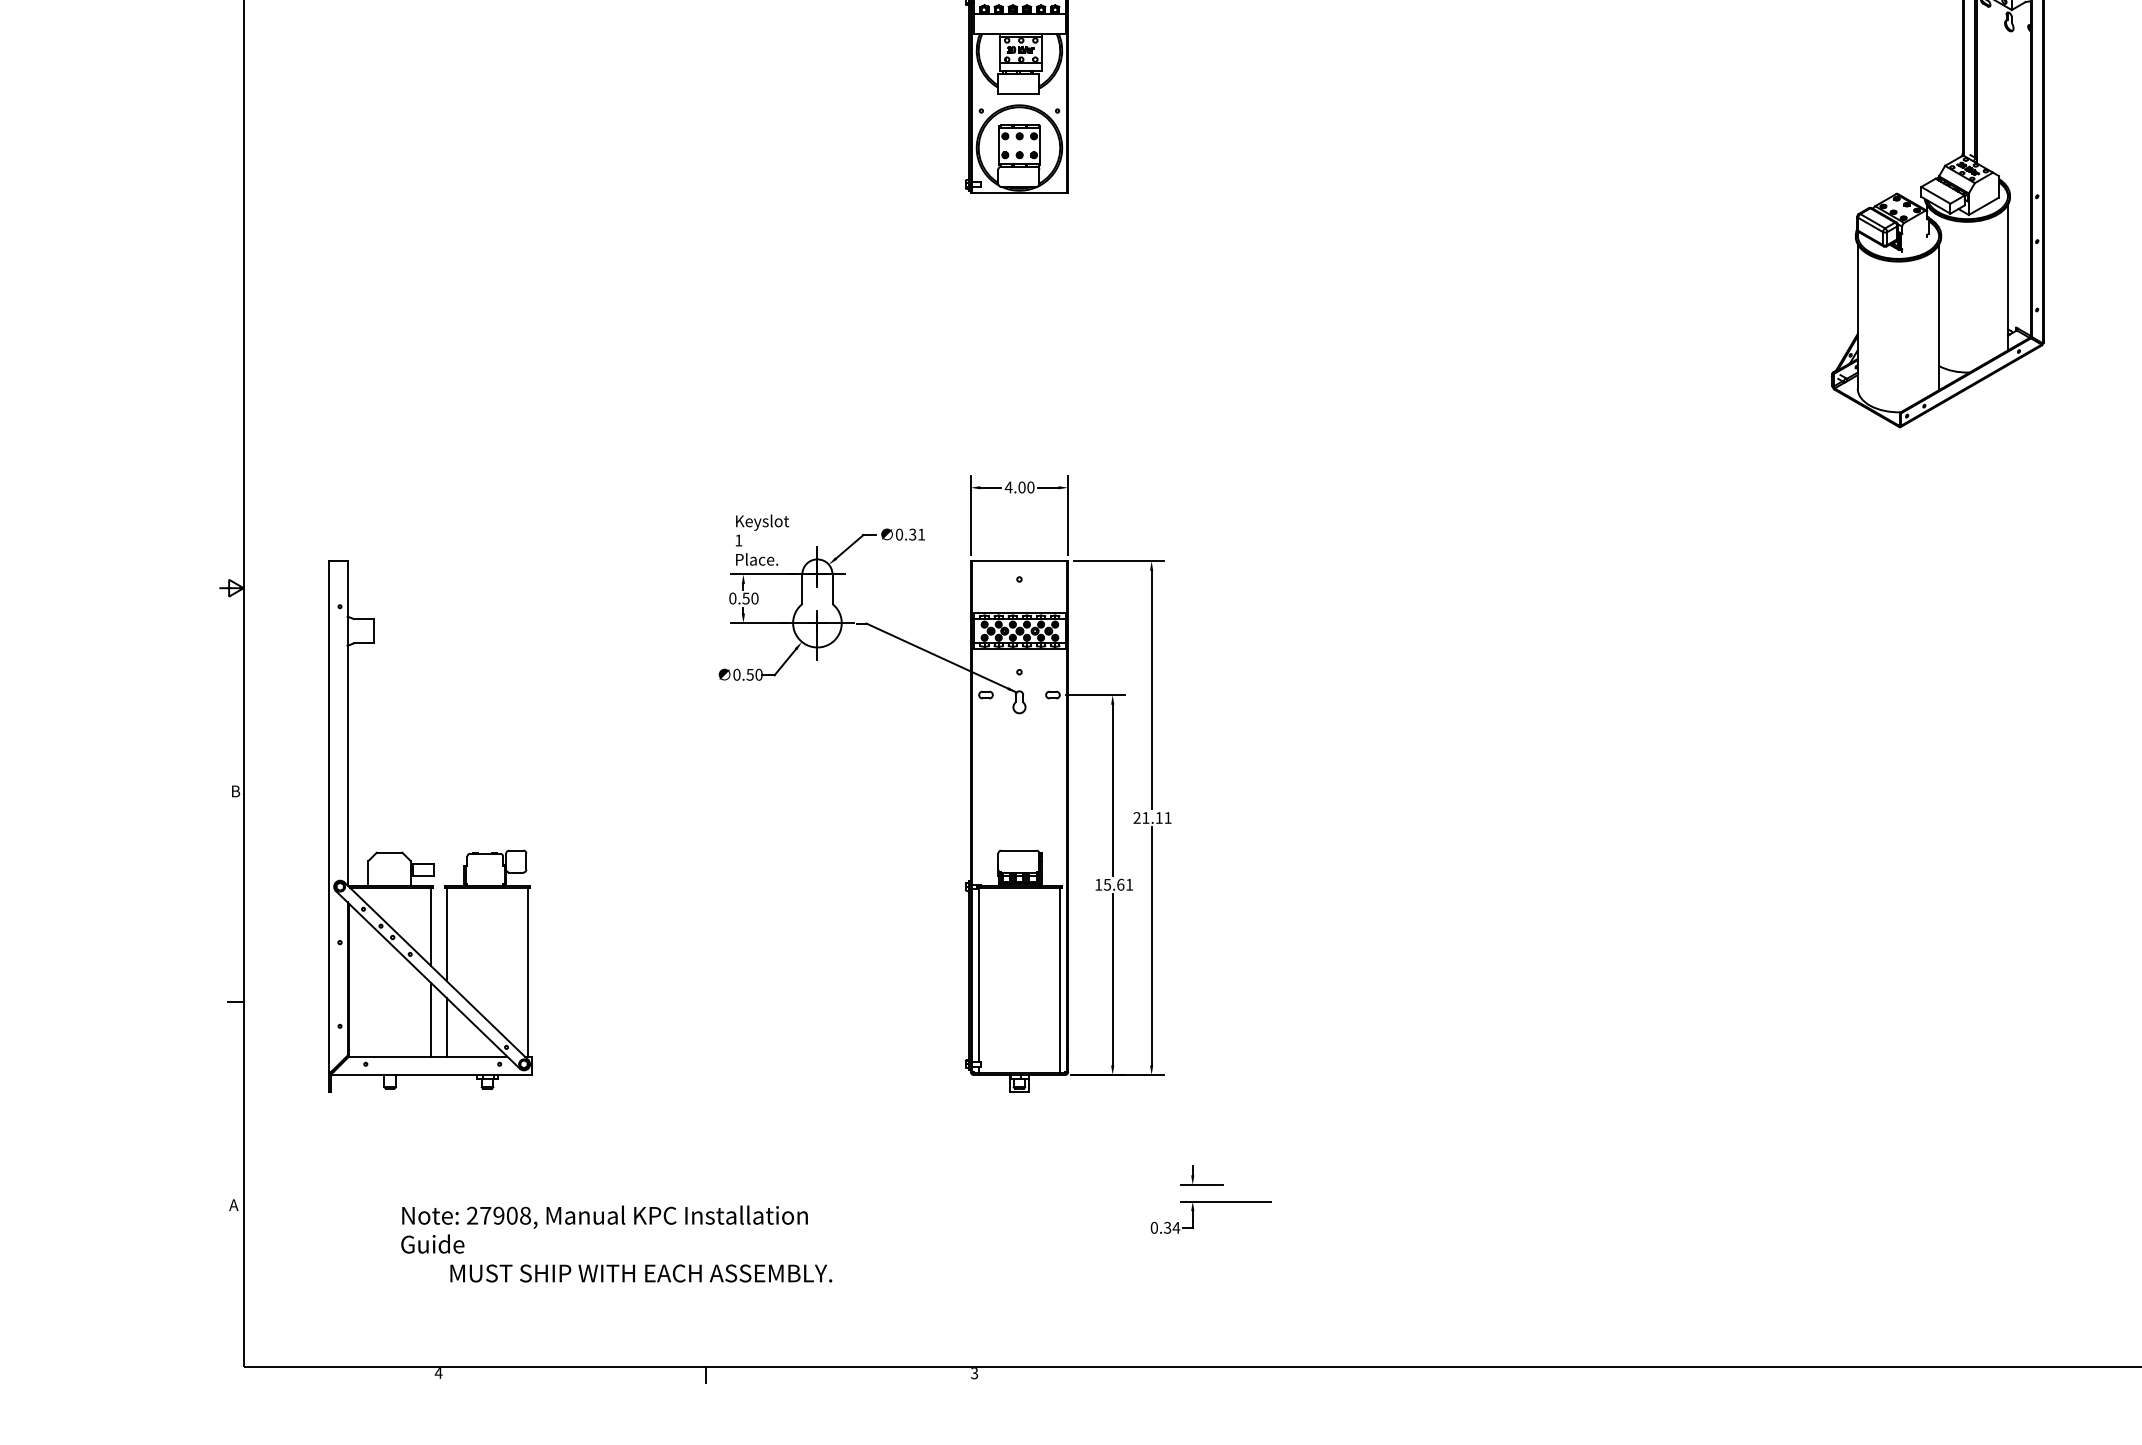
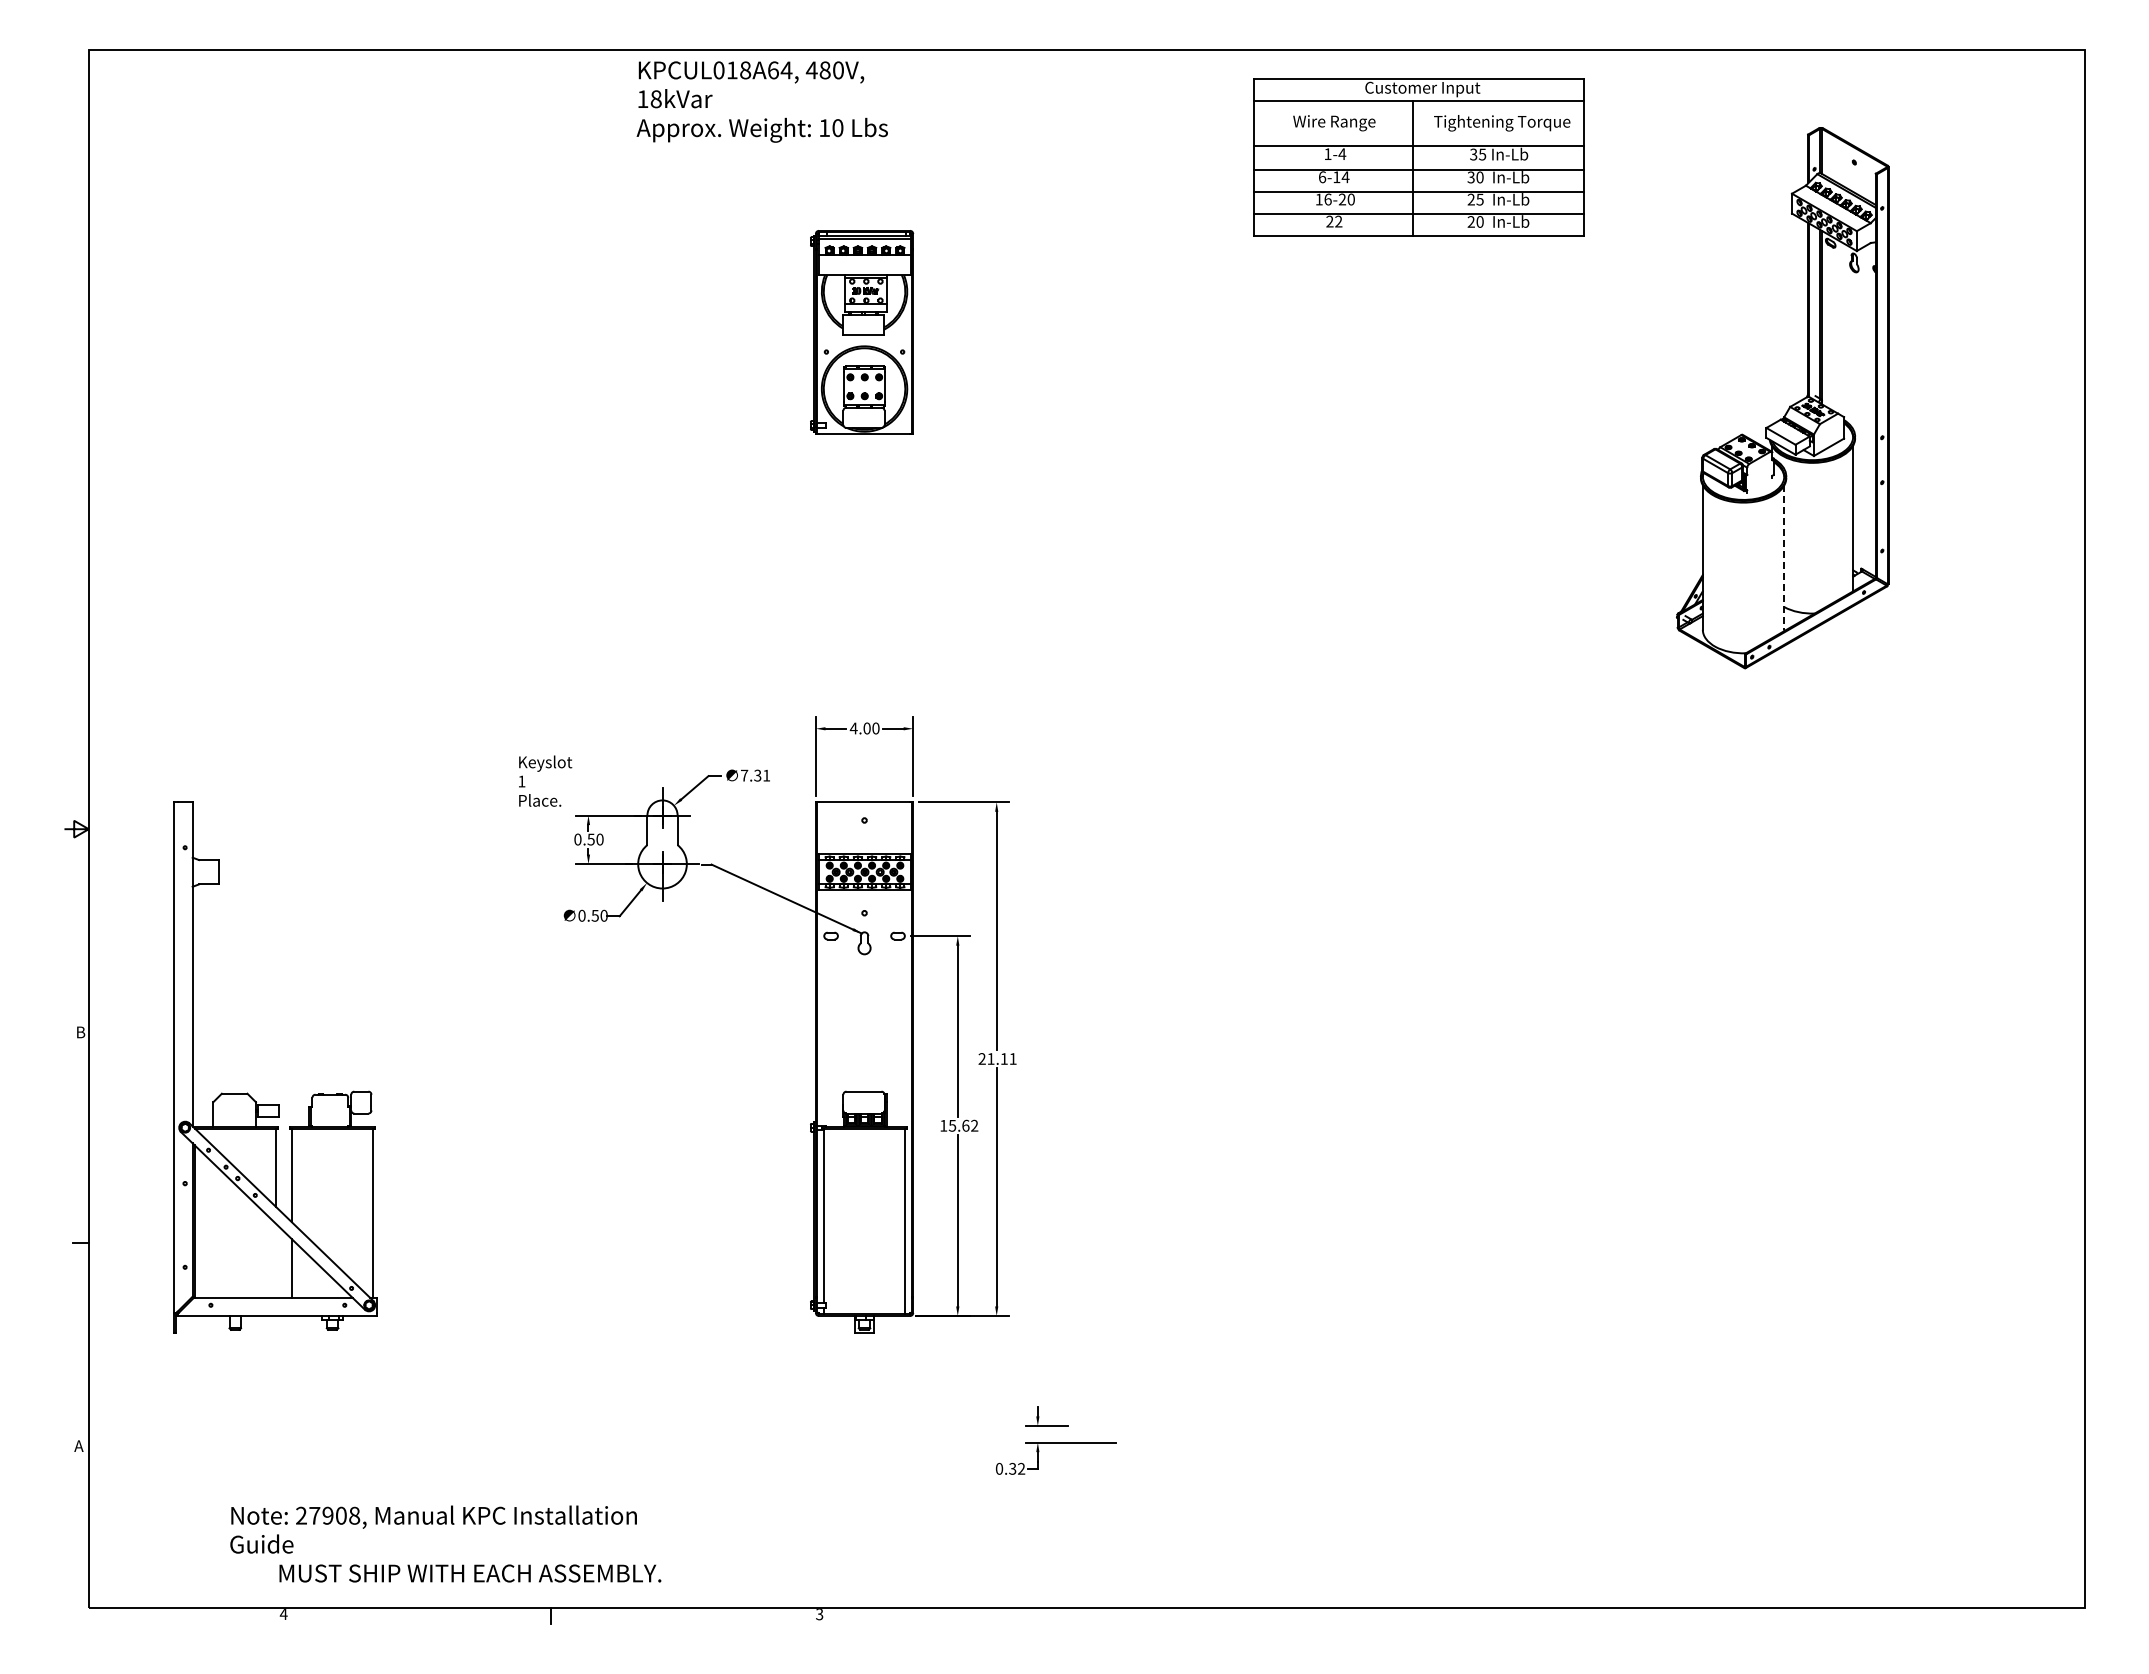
line: (1939, 317) -> (1784, 558), solid -> dashed
text: (899, 534) -> (744, 775), 0.31 -> 7.31
text: (762, 539) -> (545, 780), moved
text: (1129, 884) -> (974, 1125), 15.61 -> 15.62
line: (431, 1019) -> (276, 1260), removed
text: (1176, 1227) -> (1021, 1468), 0.34 -> 0.32
text: (616, 1243) -> (445, 1543), moved

